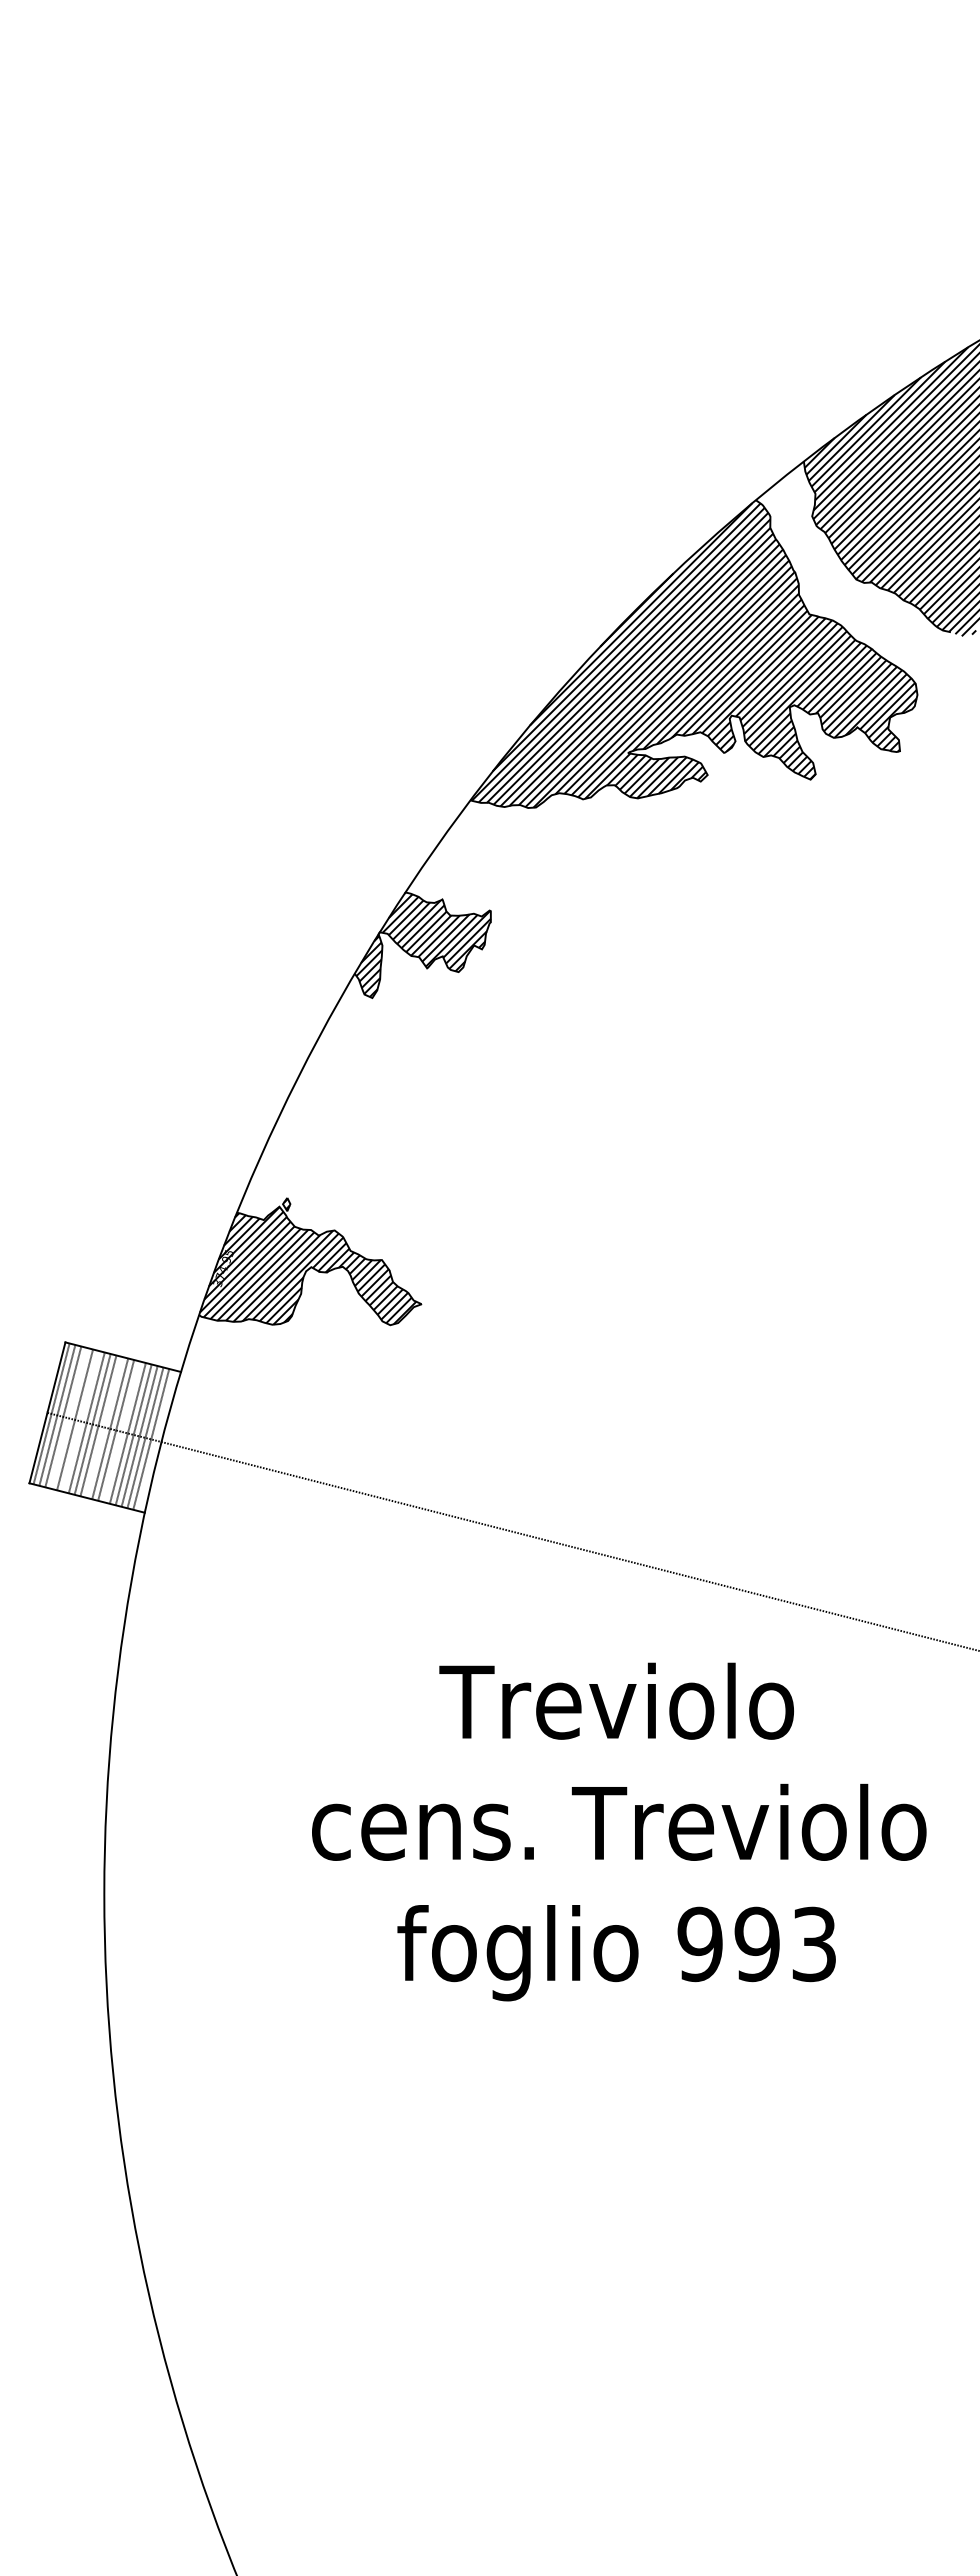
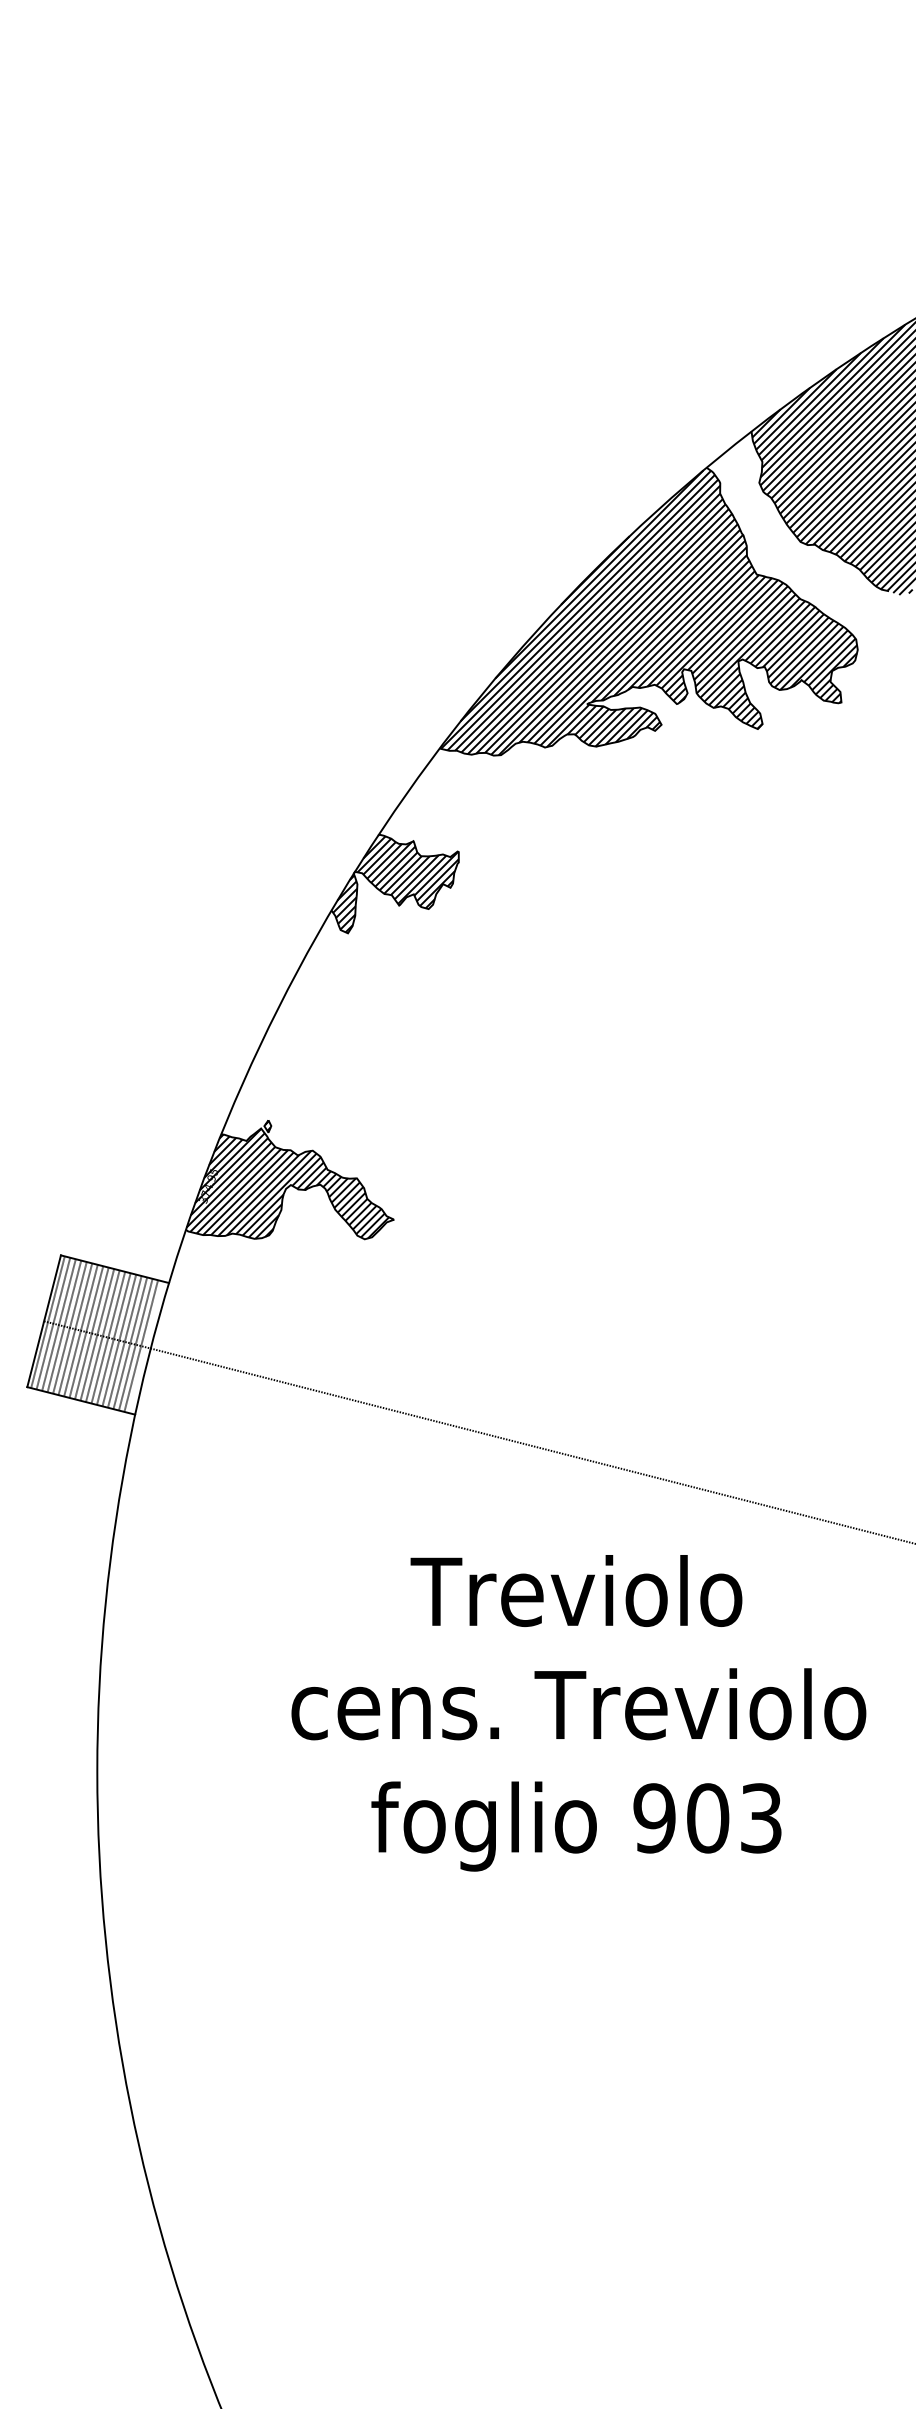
line: (69, 1417) -> (64, 1325), added
line: (80, 1421) -> (75, 1329), added
line: (104, 1426) -> (97, 1334), added
line: (121, 1431) -> (113, 1338), added
text: (757, 1944) -> (708, 1818), 993 -> 903

